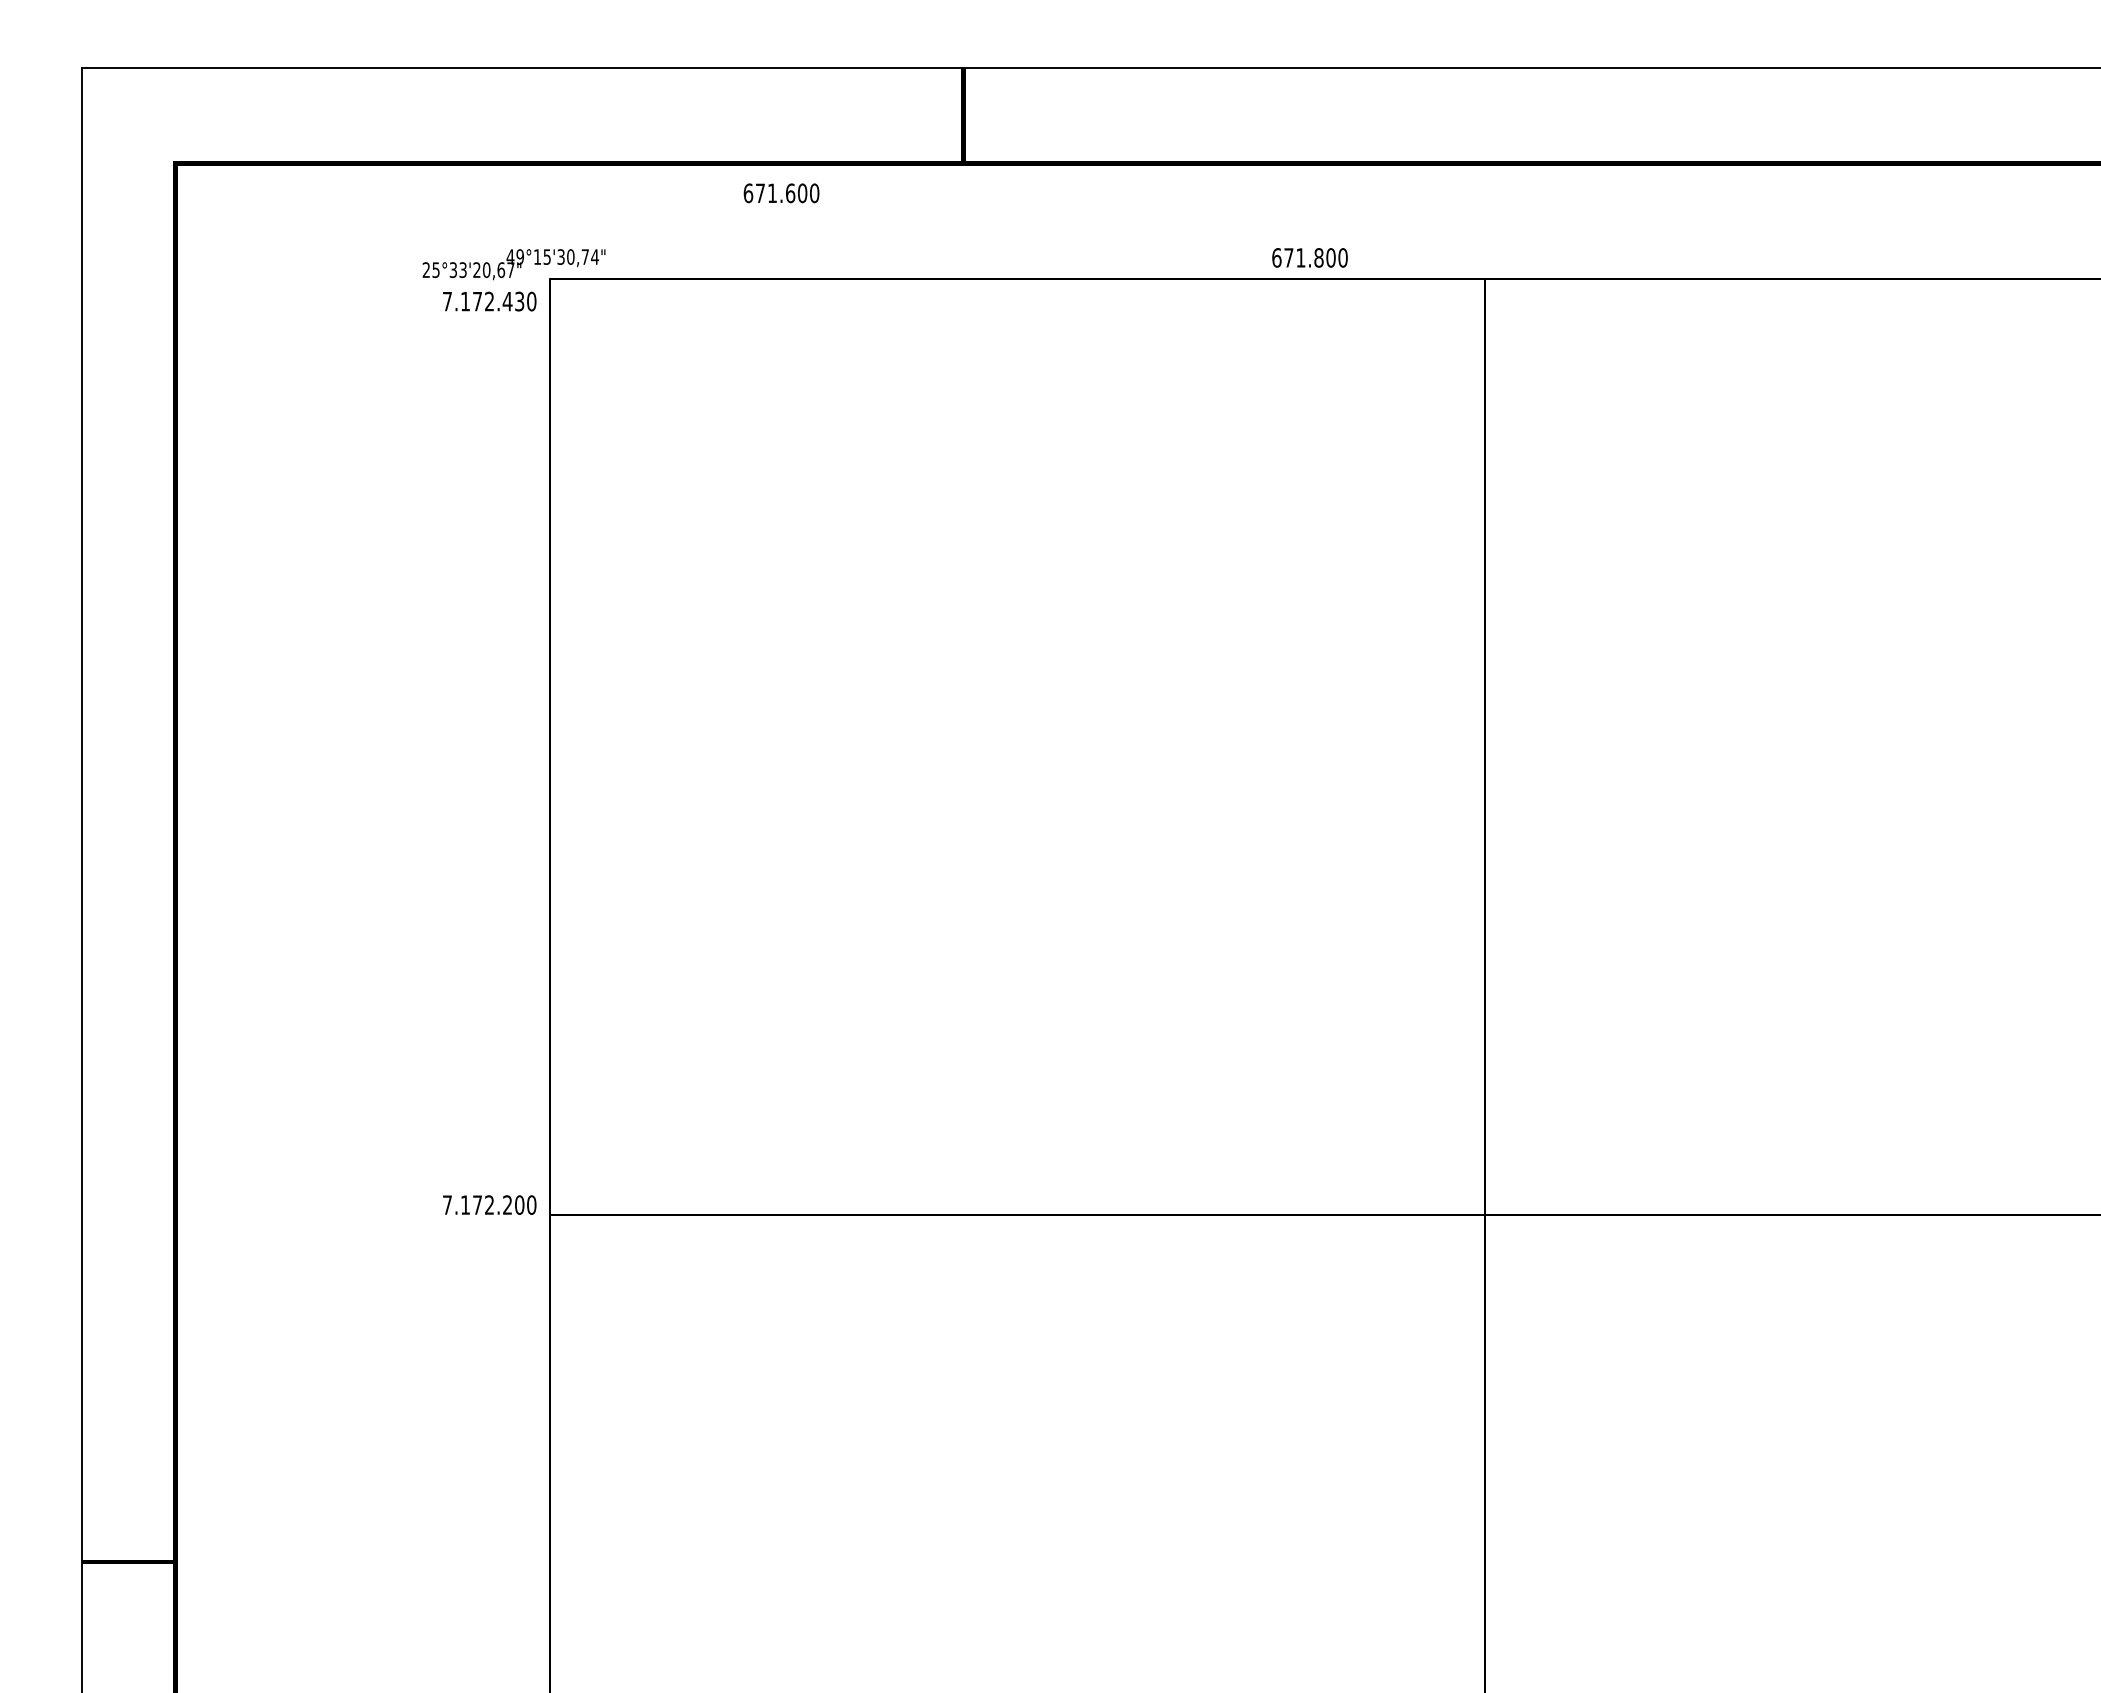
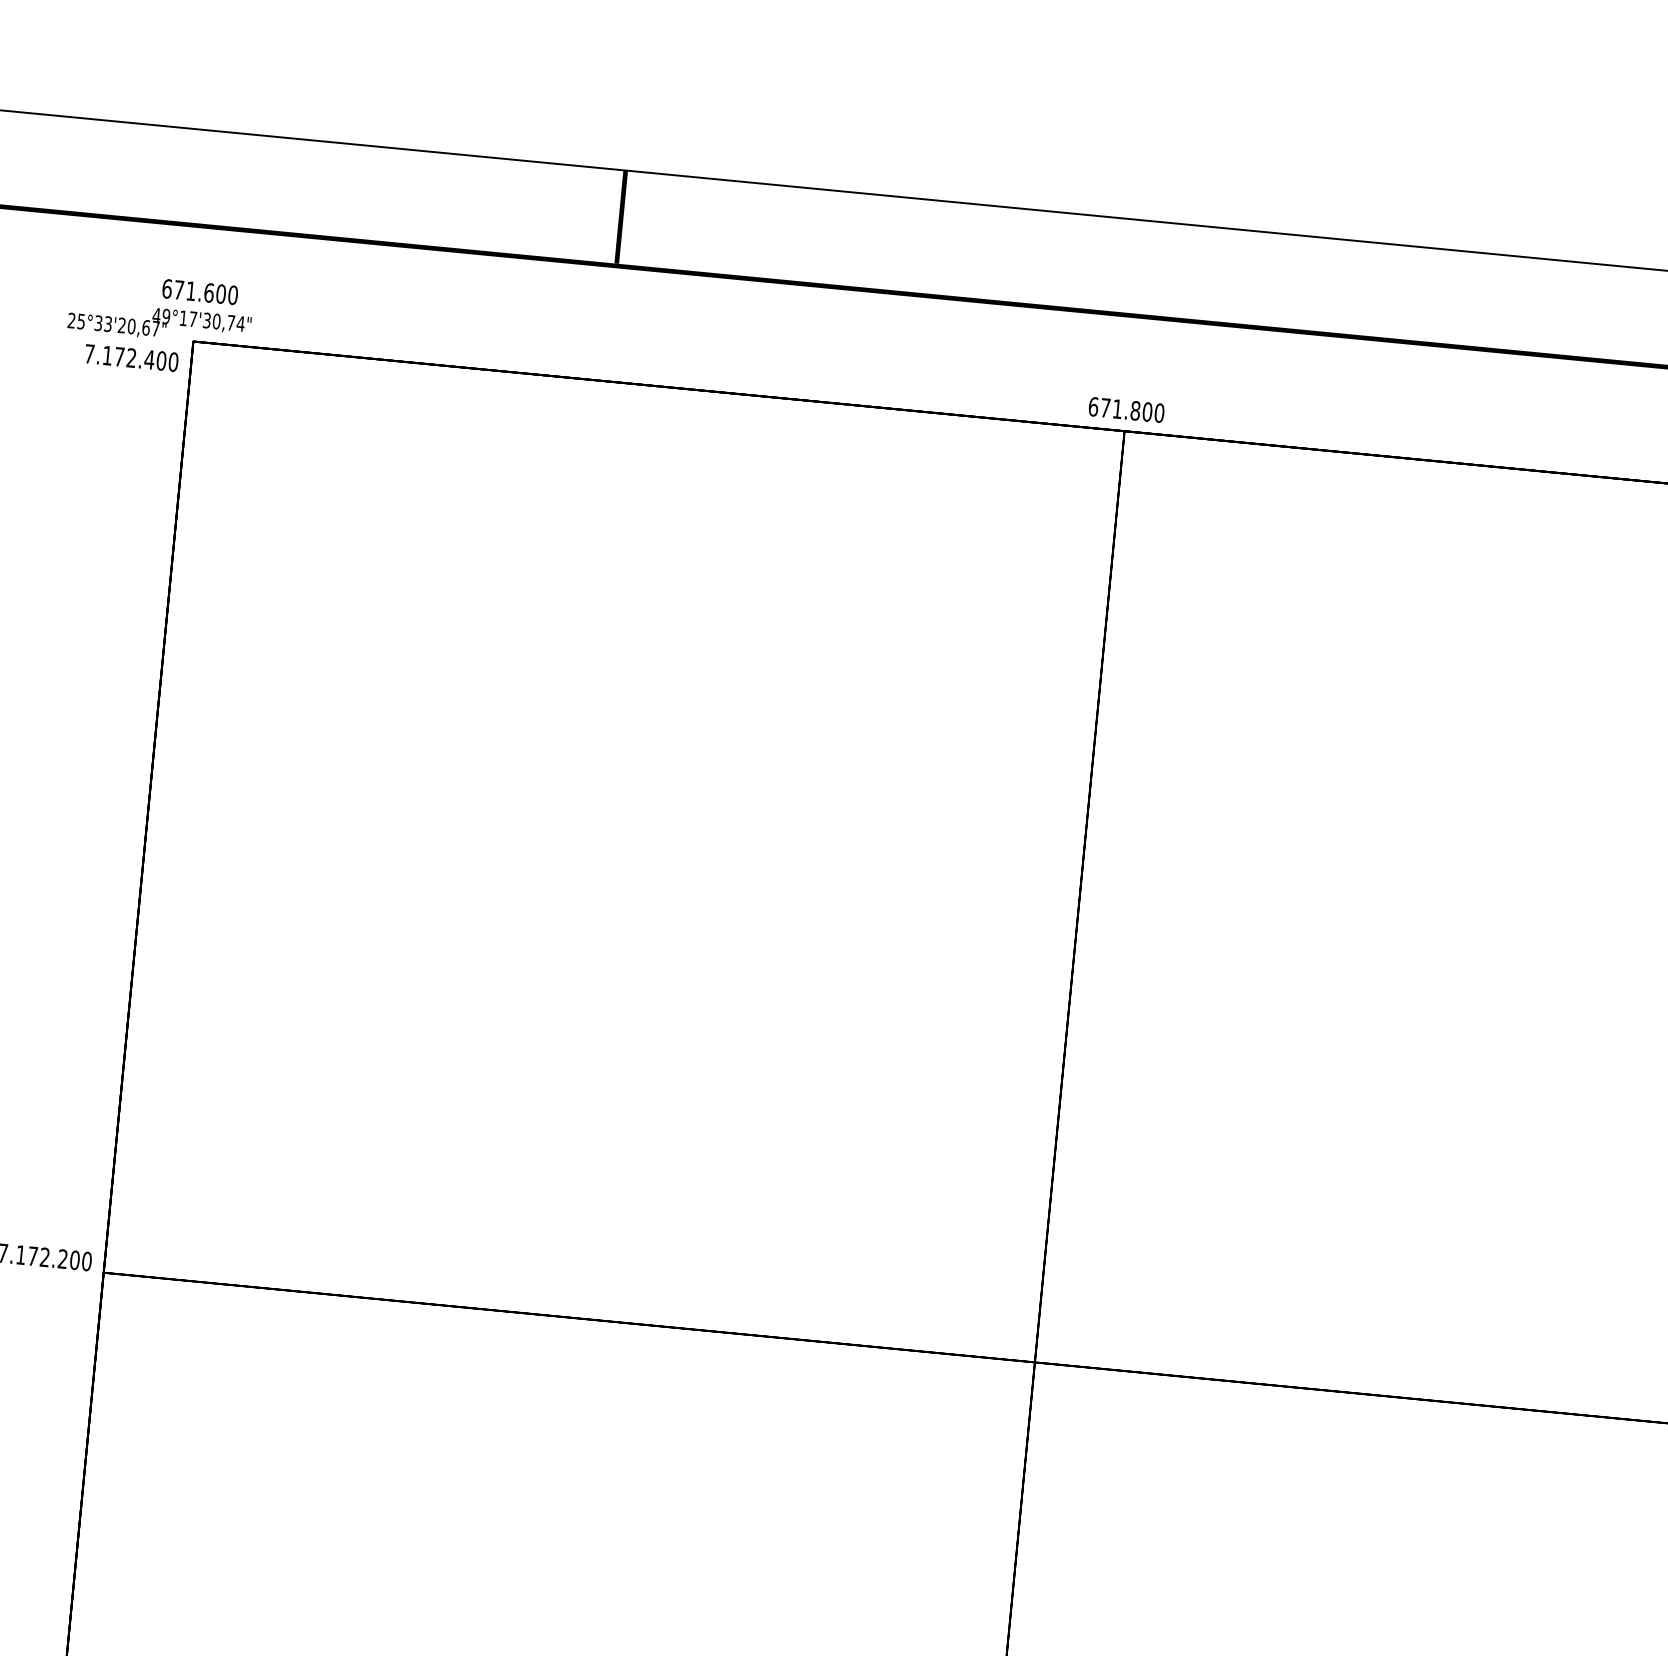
text: (781, 193) -> (200, 292), moved
text: (546, 256) -> (192, 318), 49°15'30,74" -> 49°17'30,74"
text: (1309, 257) -> (1126, 409), moved
text: (519, 301) -> (161, 360), 7.172.430 -> 7.172.400

